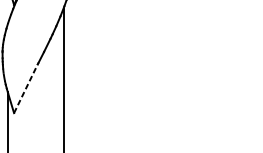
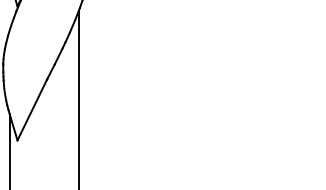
line: (26, 89) -> (32, 110), dashed -> solid

